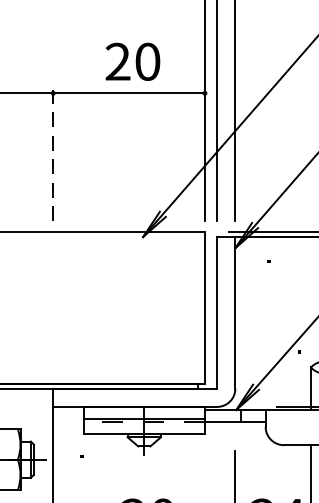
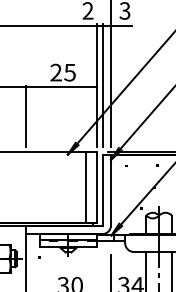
text: (146, 61) -> (69, 72), 20 -> 25
line: (52, 155) -> (25, 116), dashed -> solid
line: (180, 307) -> (85, 187), added

